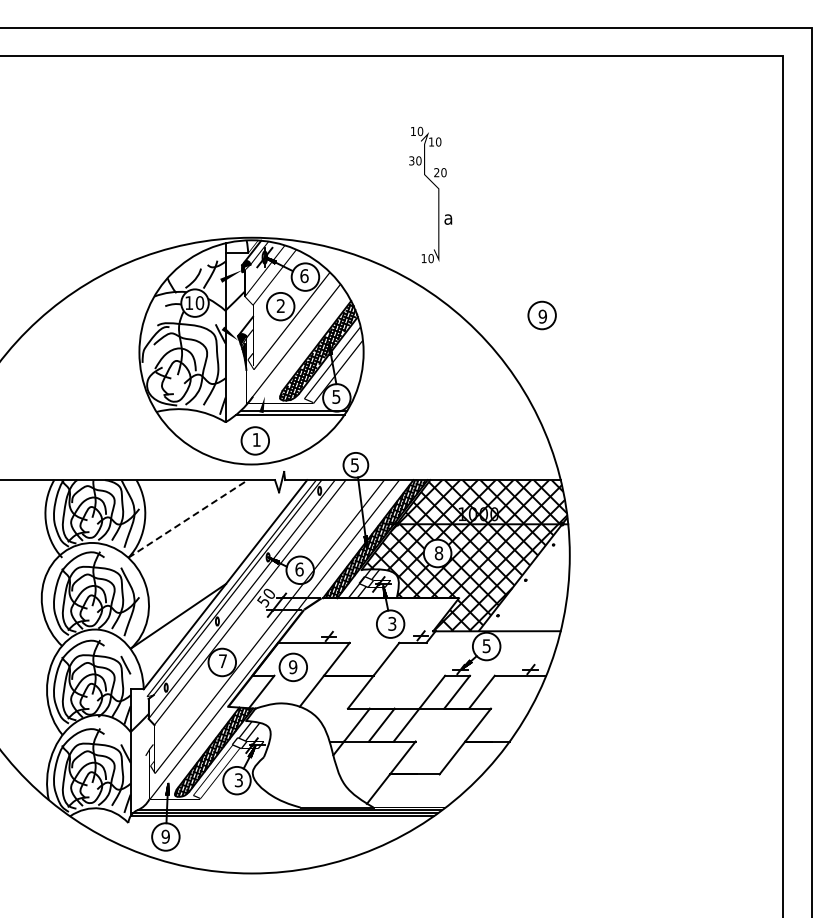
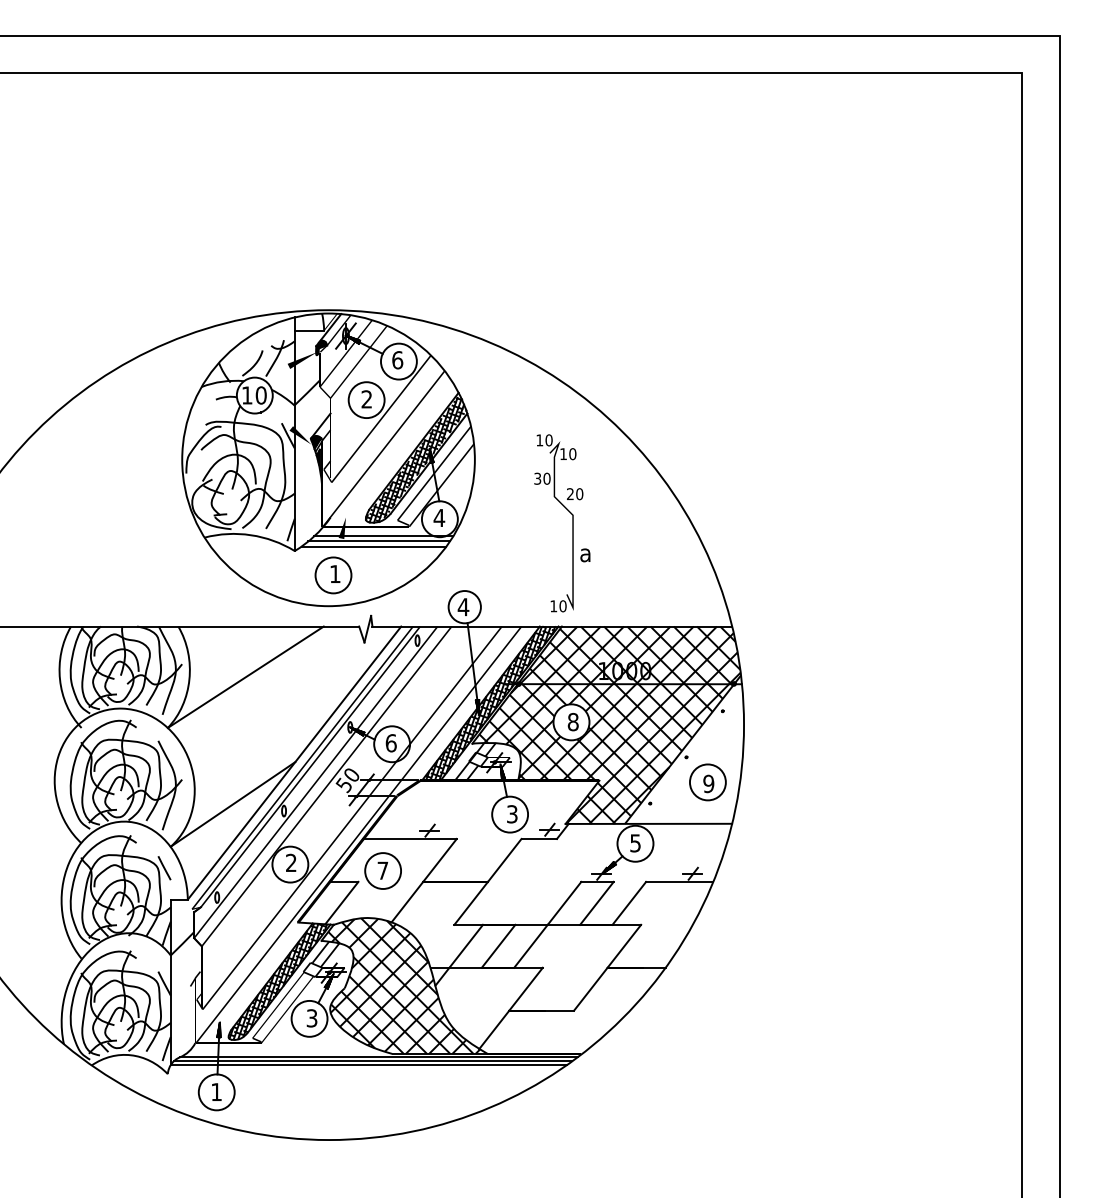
text: (430, 194) -> (562, 522), moved
part: (541, 315) -> (707, 782), moved
text: (336, 396) -> (439, 517), 5 -> 4
line: (285, 418) -> (372, 546), added
text: (354, 465) -> (462, 607), 5 -> 4
line: (188, 518) -> (246, 676), dashed -> solid
text: (222, 661) -> (290, 863), 7 -> 2
text: (293, 667) -> (383, 871), 9 -> 7
hatch: (309, 755) -> (404, 986), added
text: (165, 836) -> (216, 1091), 9 -> 1

